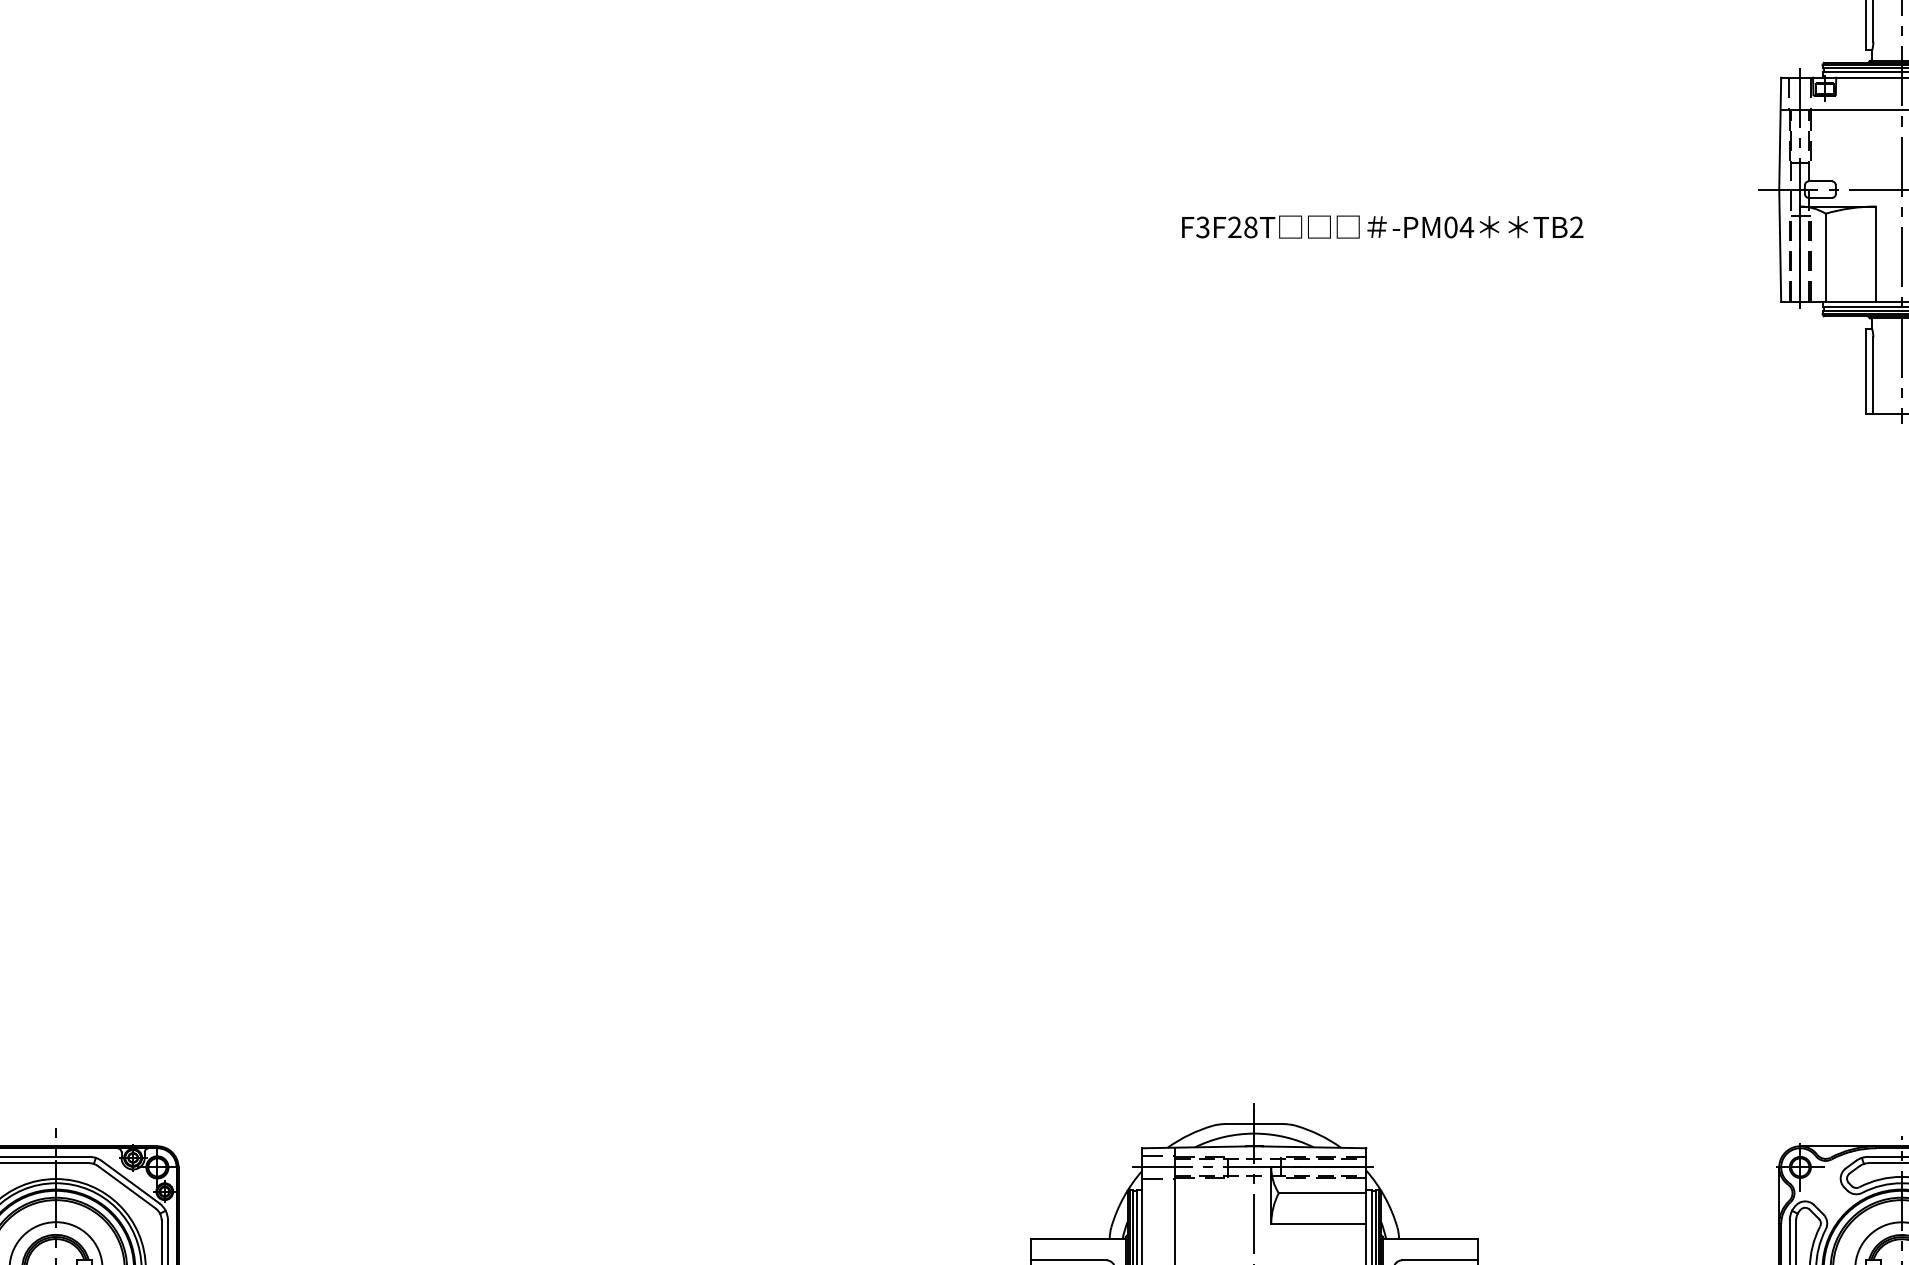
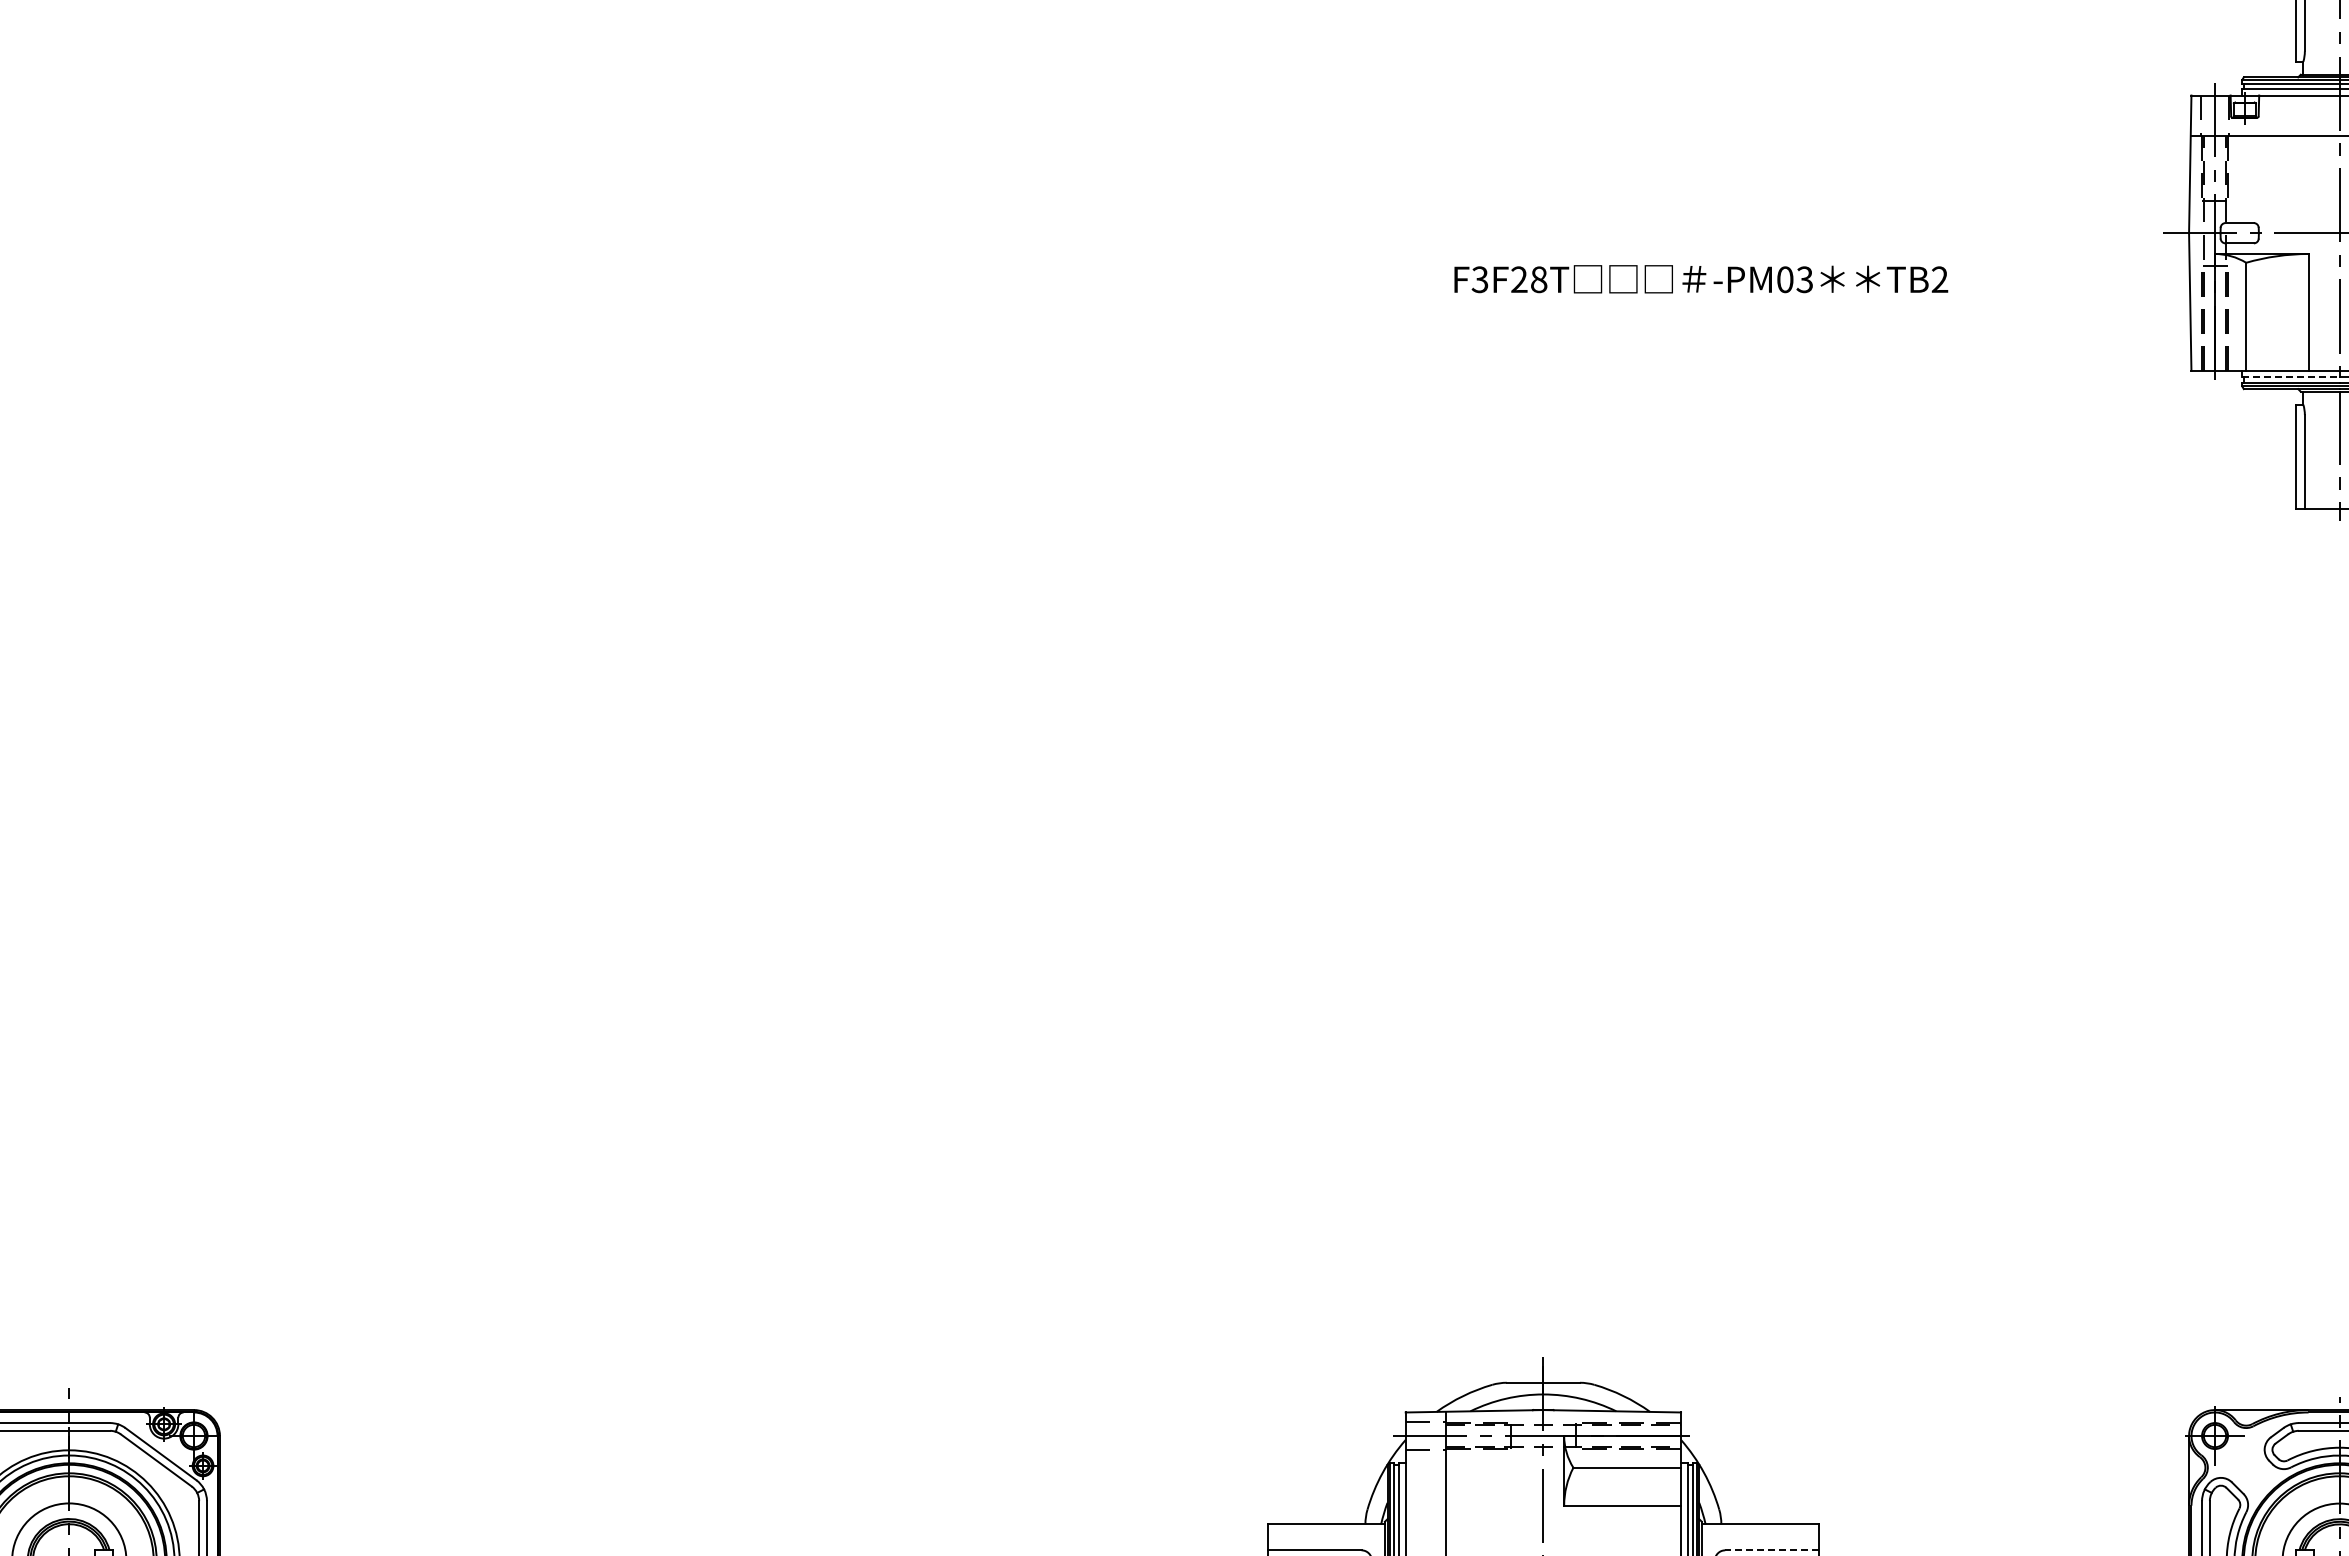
text: (1466, 227) -> (1804, 279), -PM04 -> -PM03
line: (1862, 306) -> (2291, 377), solid -> dashed
line: (1440, 1260) -> (1772, 1550), solid -> dashed

